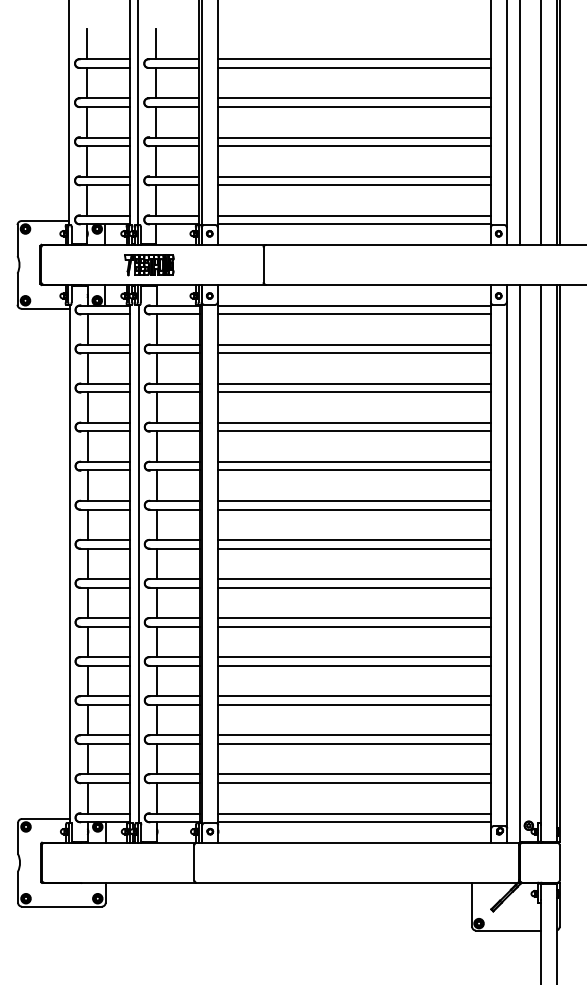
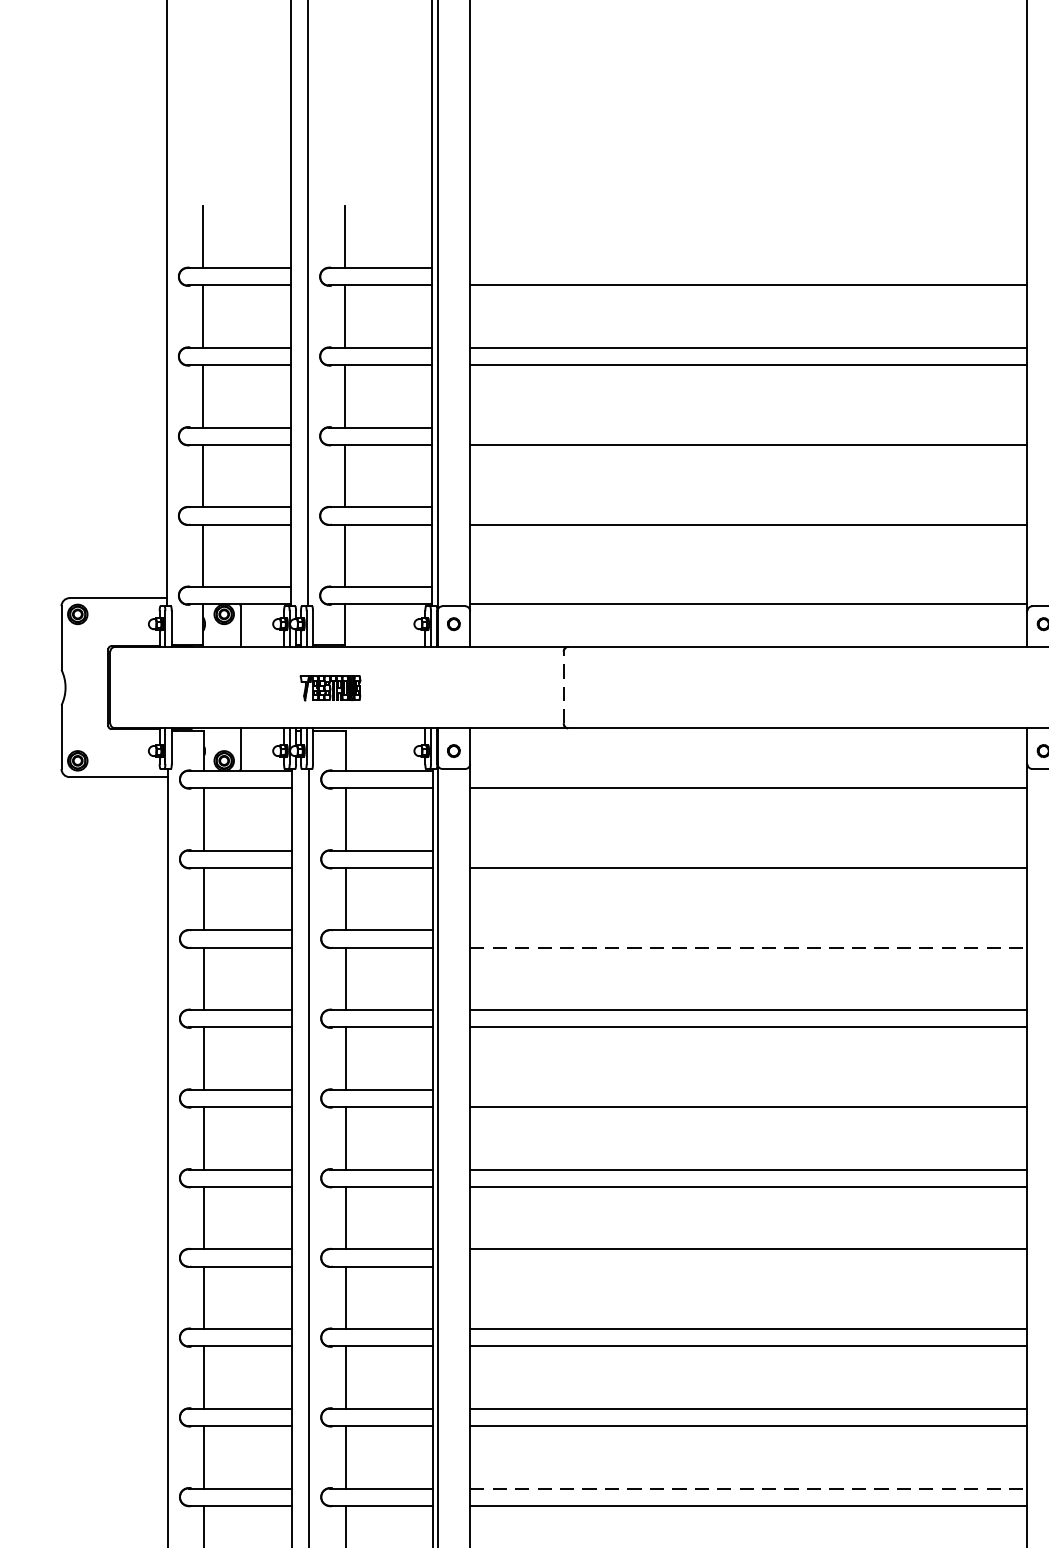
line: (353, 59) -> (747, 268), removed
line: (353, 137) -> (747, 427), removed
line: (353, 176) -> (747, 507), removed
line: (353, 215) -> (747, 586), removed
line: (263, 264) -> (563, 686), solid -> dashed
part: (149, 265) -> (330, 688), size x0.6
line: (353, 305) -> (747, 770), removed
line: (353, 344) -> (747, 850), removed
line: (353, 383) -> (747, 929), removed
line: (354, 392) -> (749, 948), solid -> dashed
line: (353, 461) -> (747, 1088), removed
line: (353, 548) -> (747, 1266), removed
line: (354, 657) -> (749, 1488), solid -> dashed

